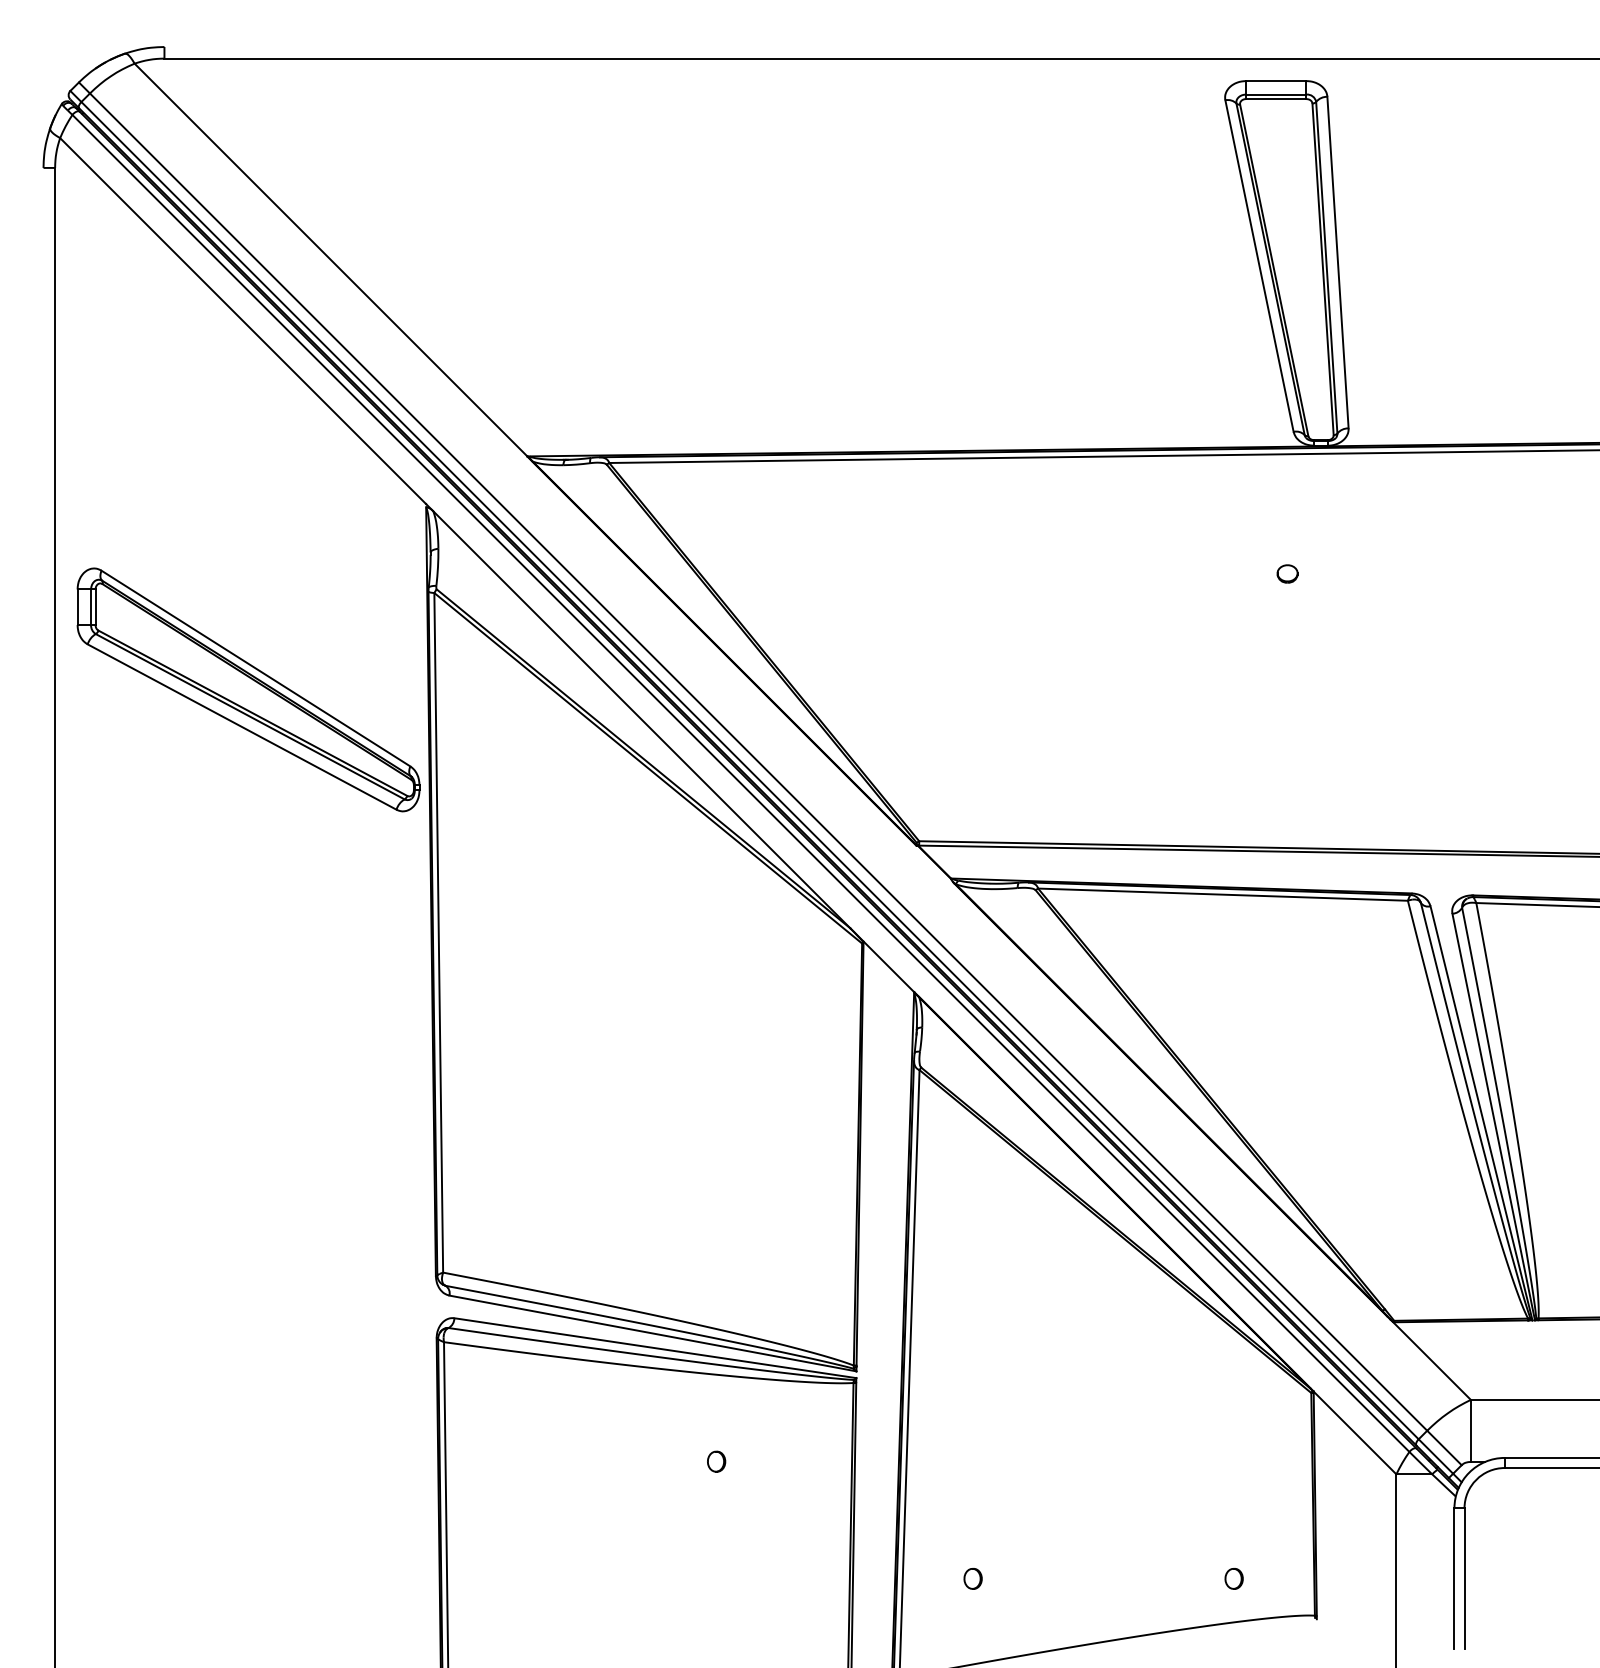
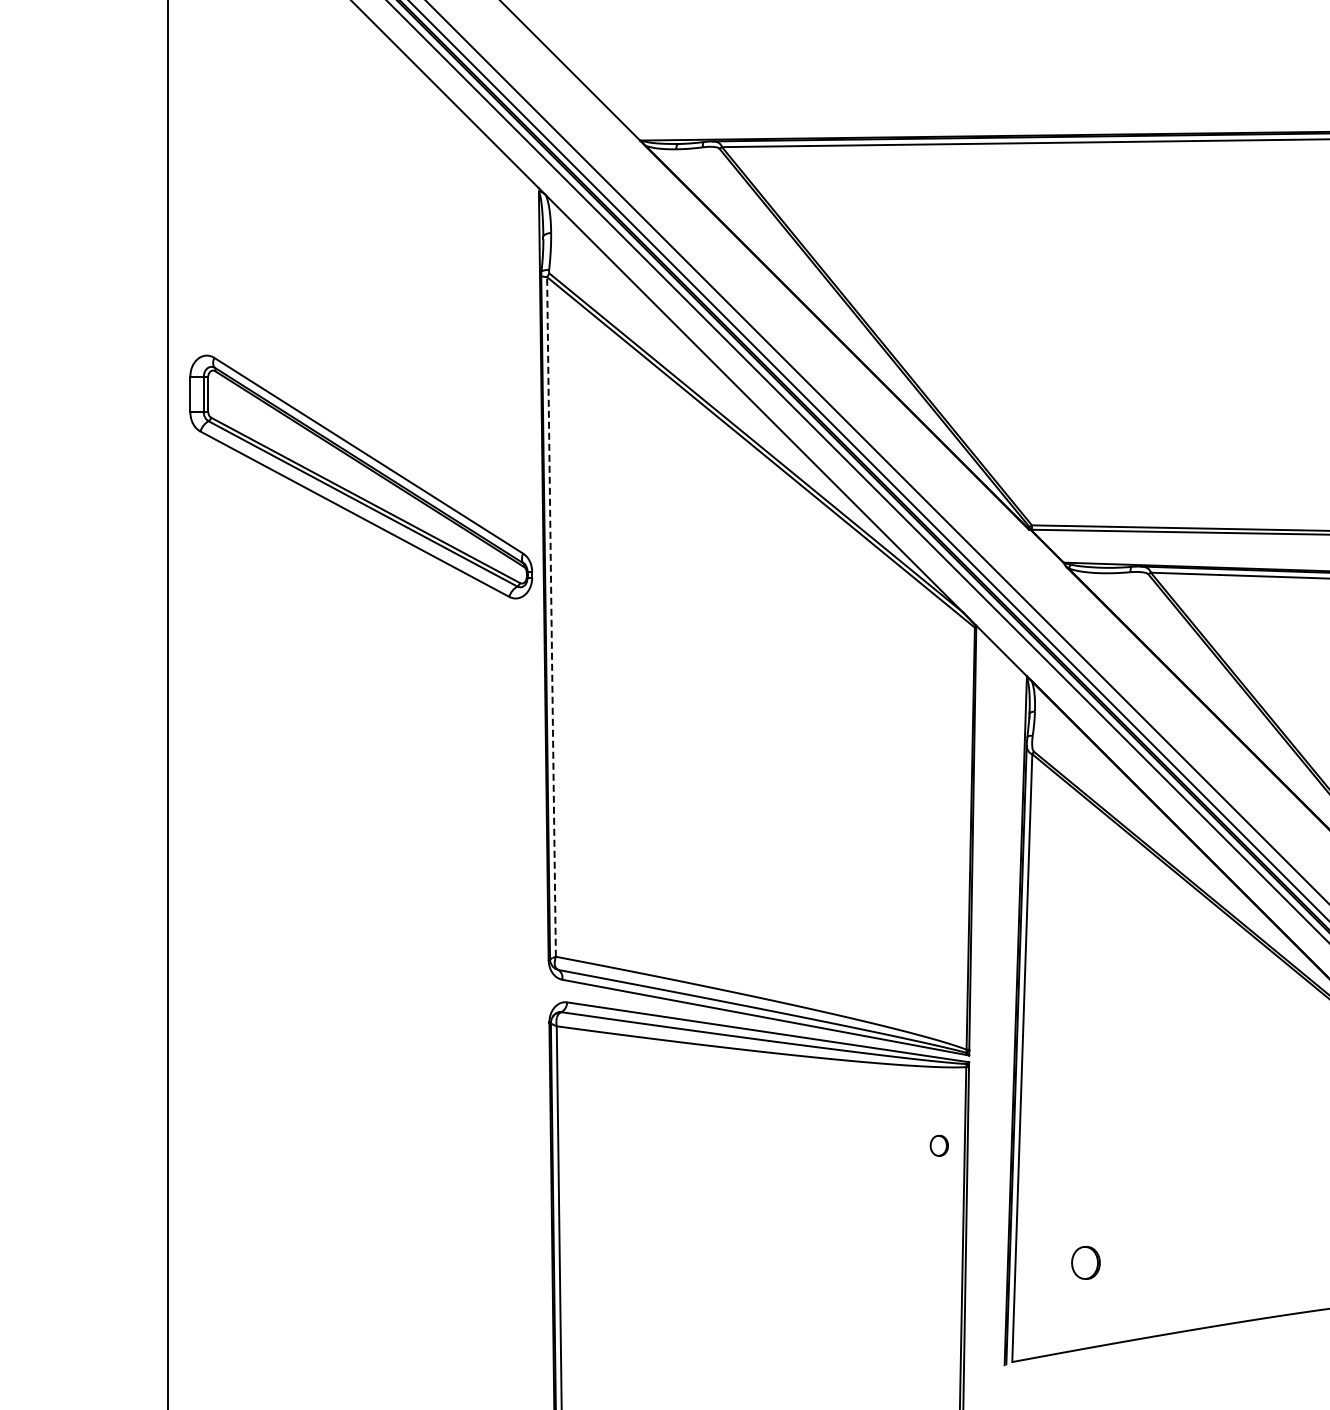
part: (248, 689) -> (361, 476), moved
line: (438, 932) -> (551, 616), solid -> dashed
part: (716, 1461) -> (939, 1145), moved
part: (972, 1578) -> (1085, 1262), size x1.6

